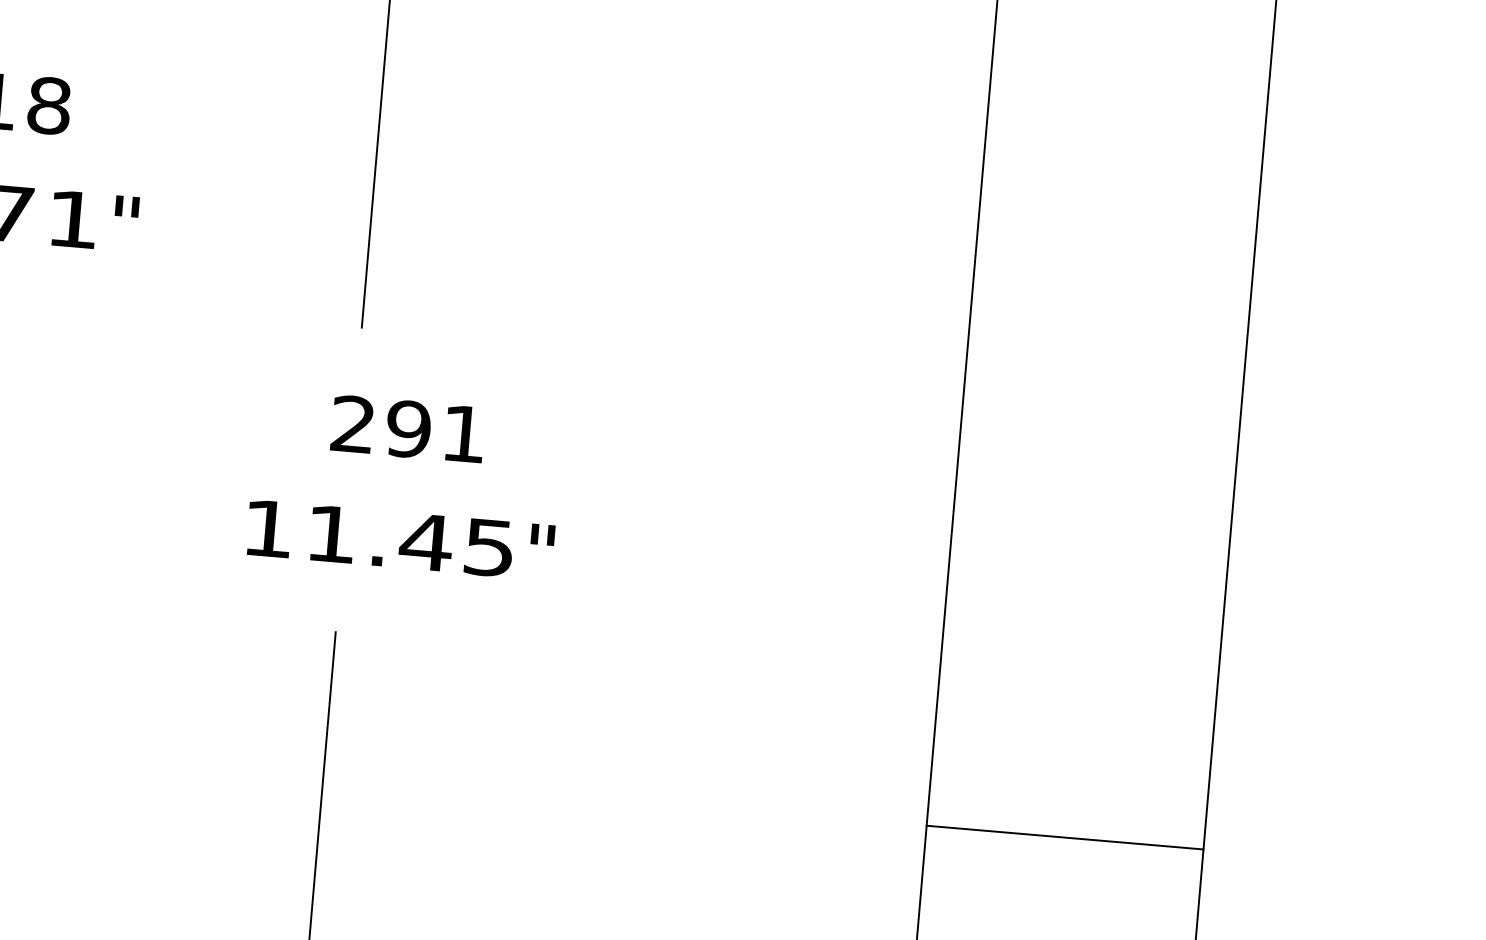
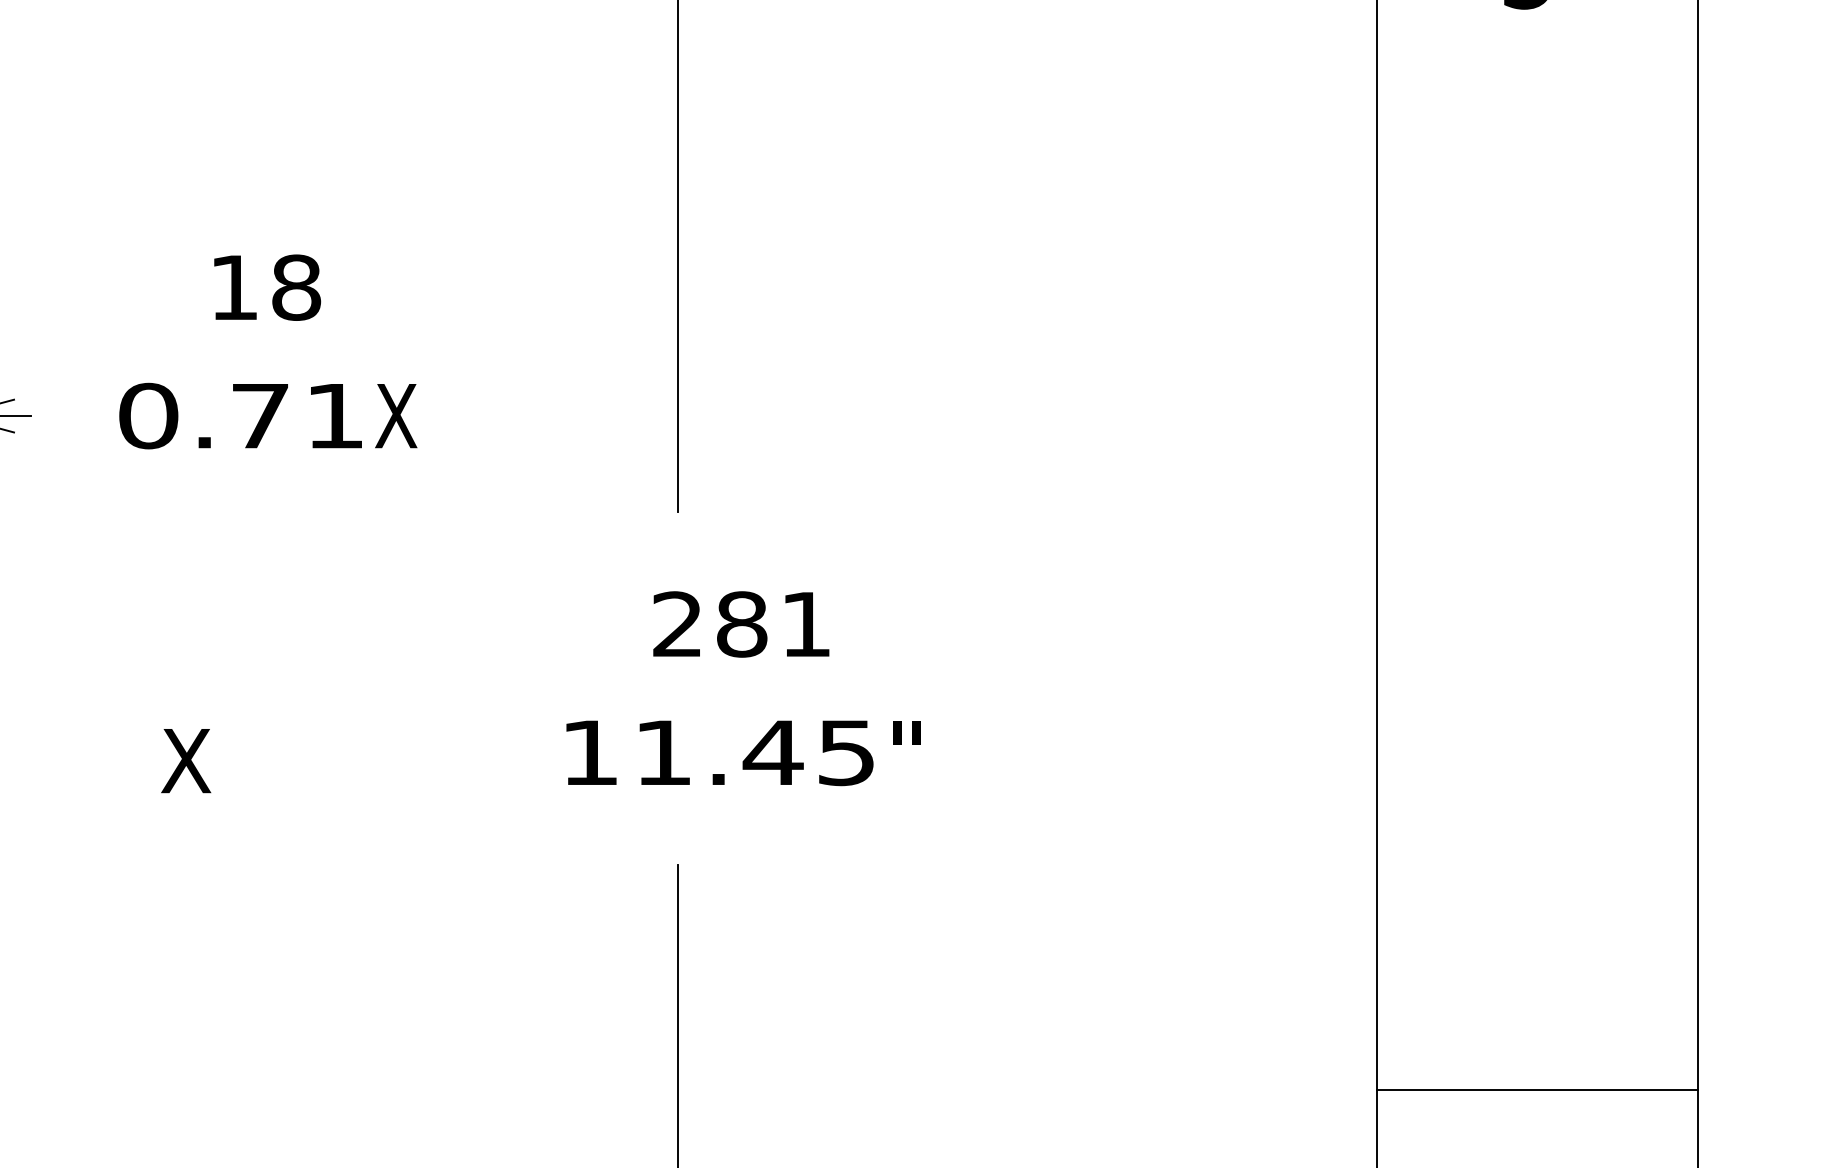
text: (126, 224) -> (396, 416), " -> X
text: (408, 429) -> (741, 624), 291 -> 281
line: (1064, 837) -> (1537, 1089), moved

